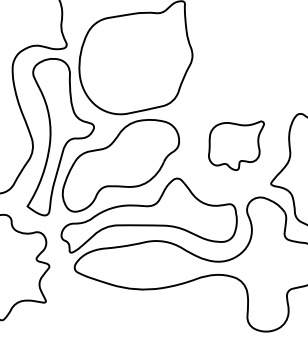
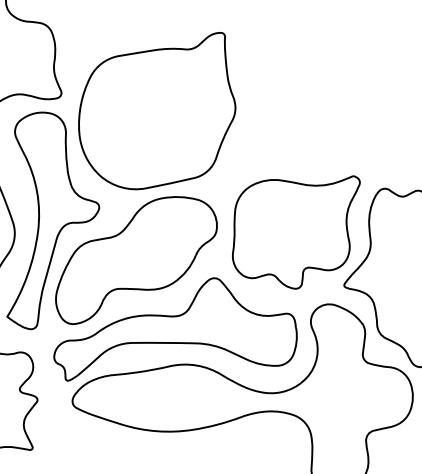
part: (236, 145) -> (296, 232), size x1.67

